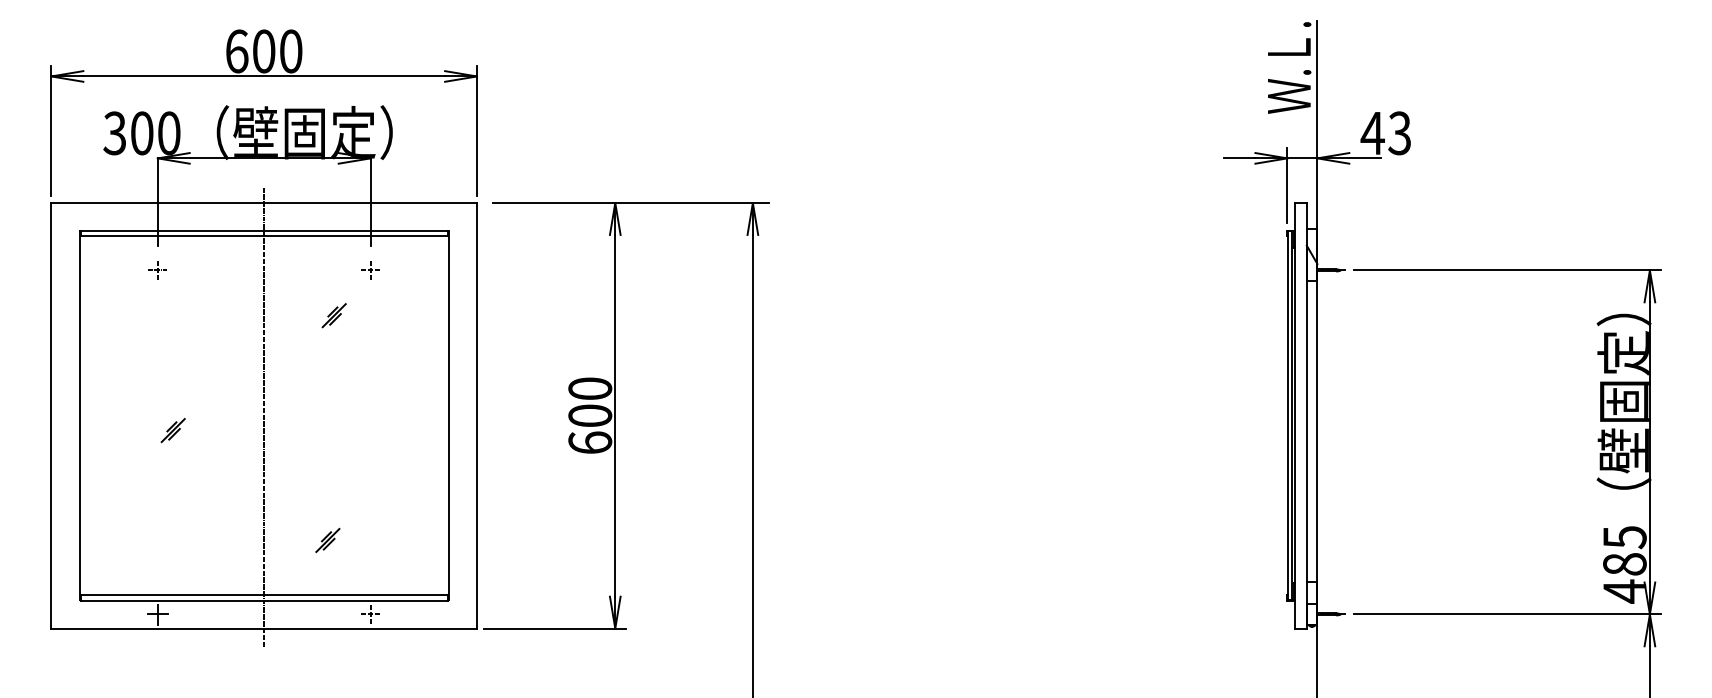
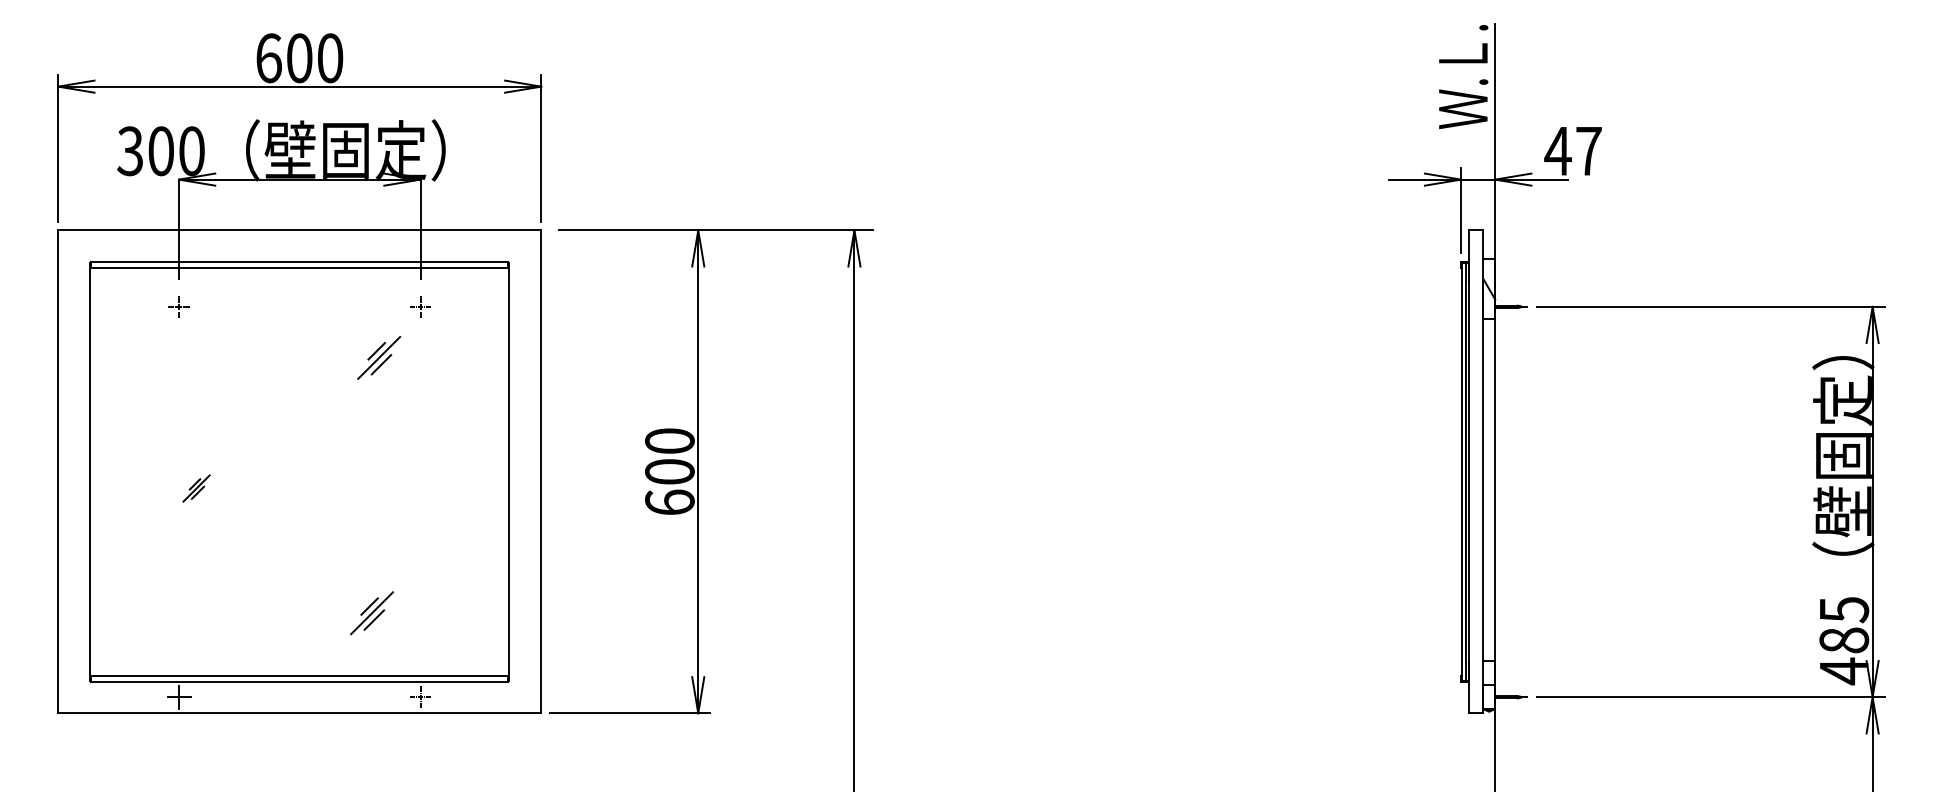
text: (1399, 133) -> (1588, 151), 43 -> 47
part: (334, 315) -> (379, 358), size x1.6
line: (263, 418) -> (299, 474), removed
part: (327, 540) -> (371, 613), size x1.6

